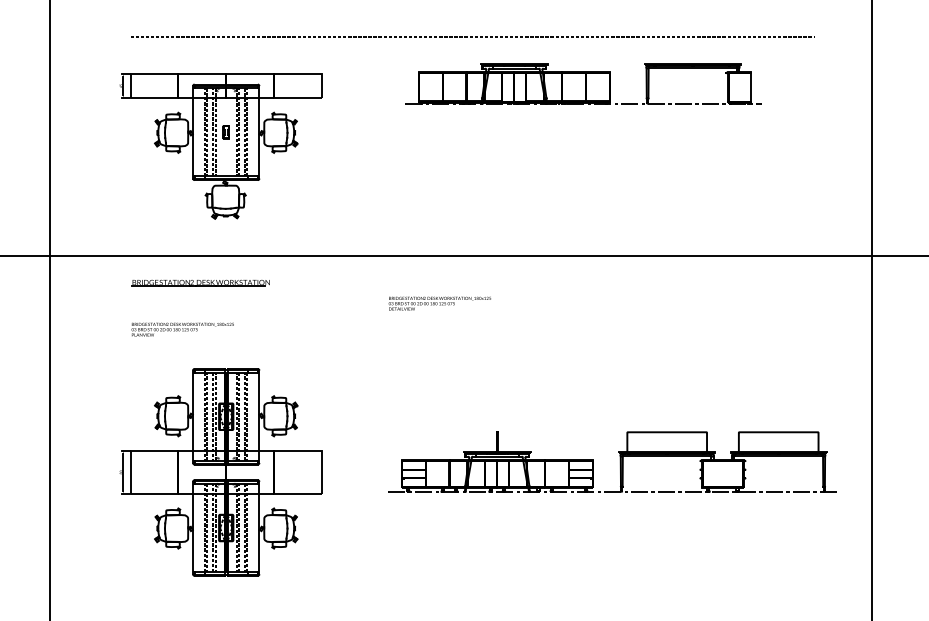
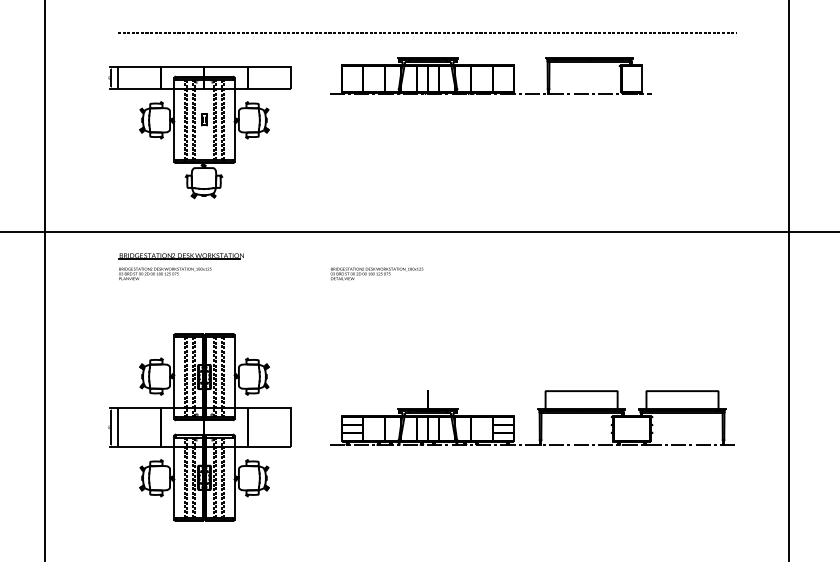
part: (583, 83) -> (490, 75), moved
text: (439, 303) -> (376, 273), moved
text: (182, 329) -> (164, 273), moved
part: (619, 461) -> (538, 417), moved

